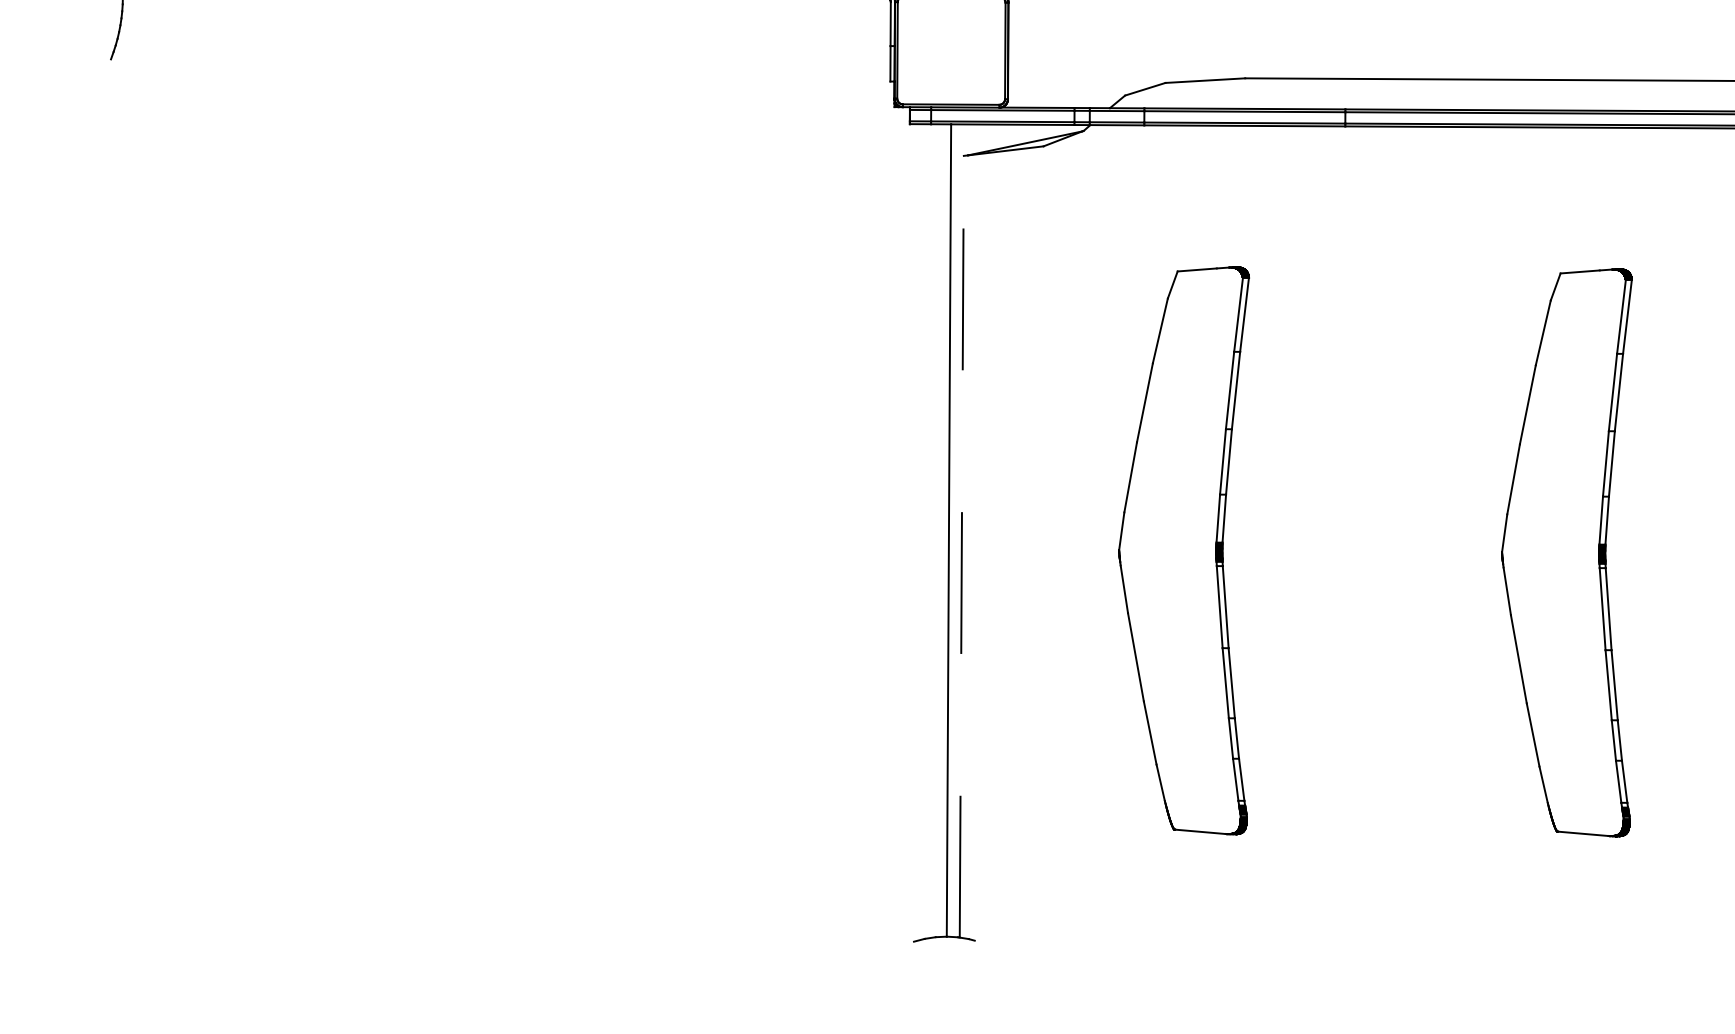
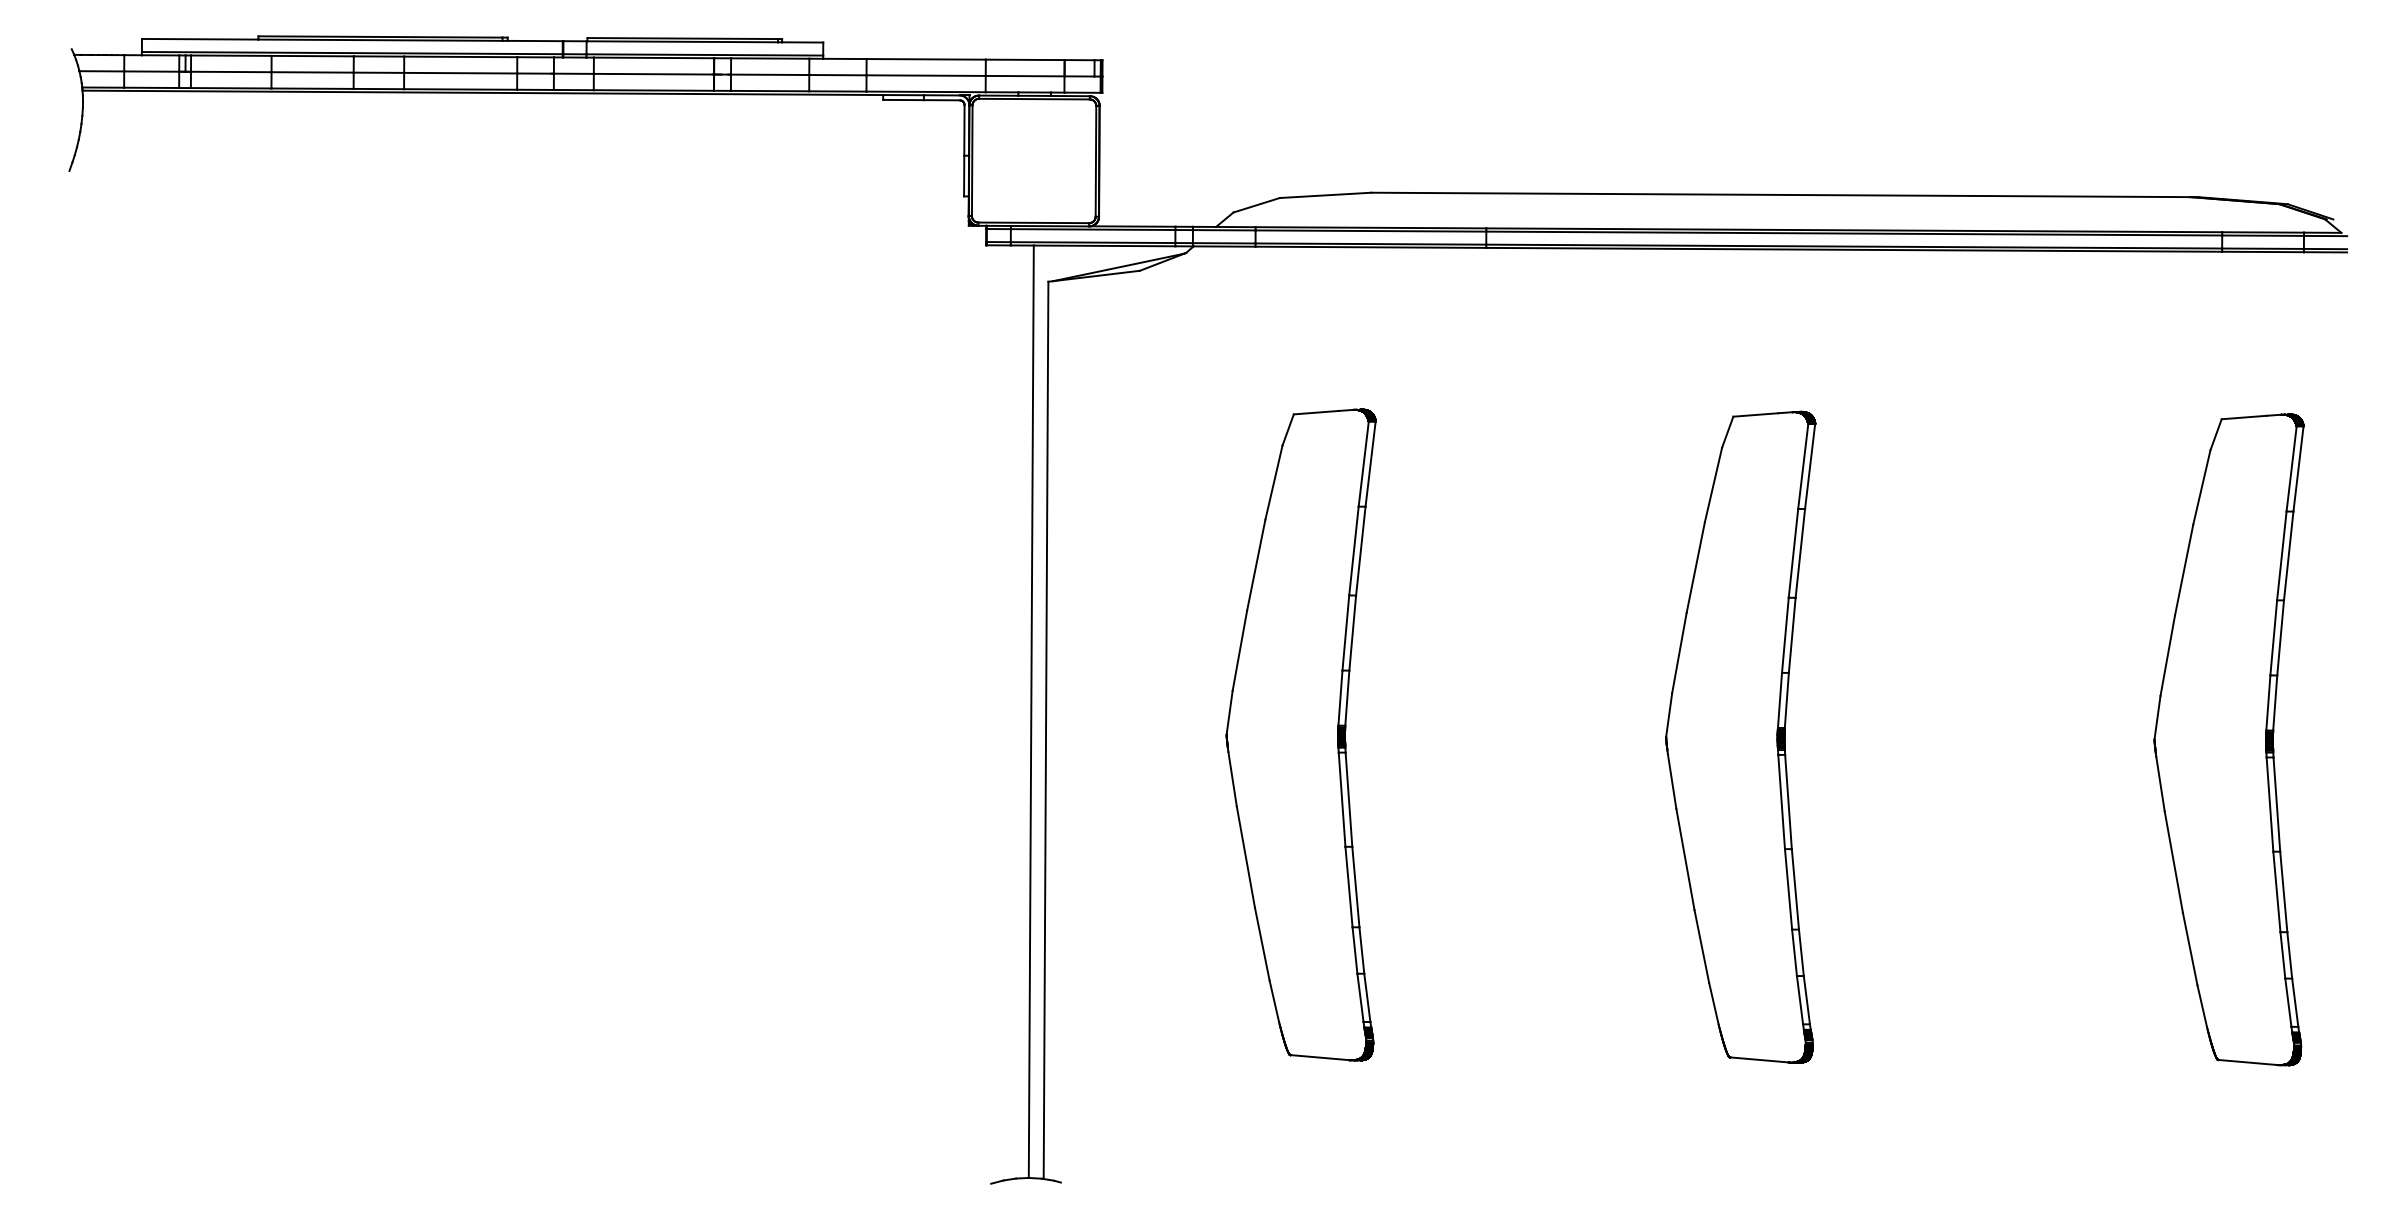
line: (962, 546) -> (1046, 730), dashed -> solid

